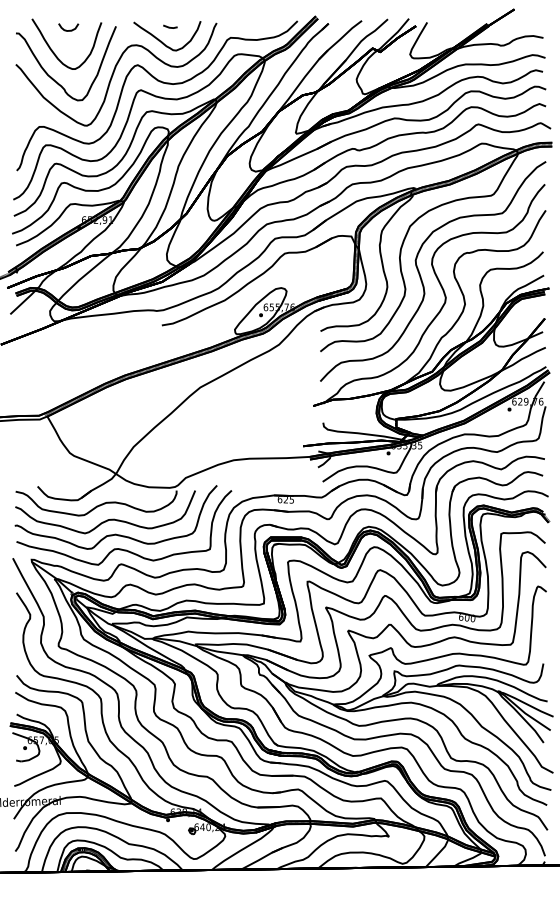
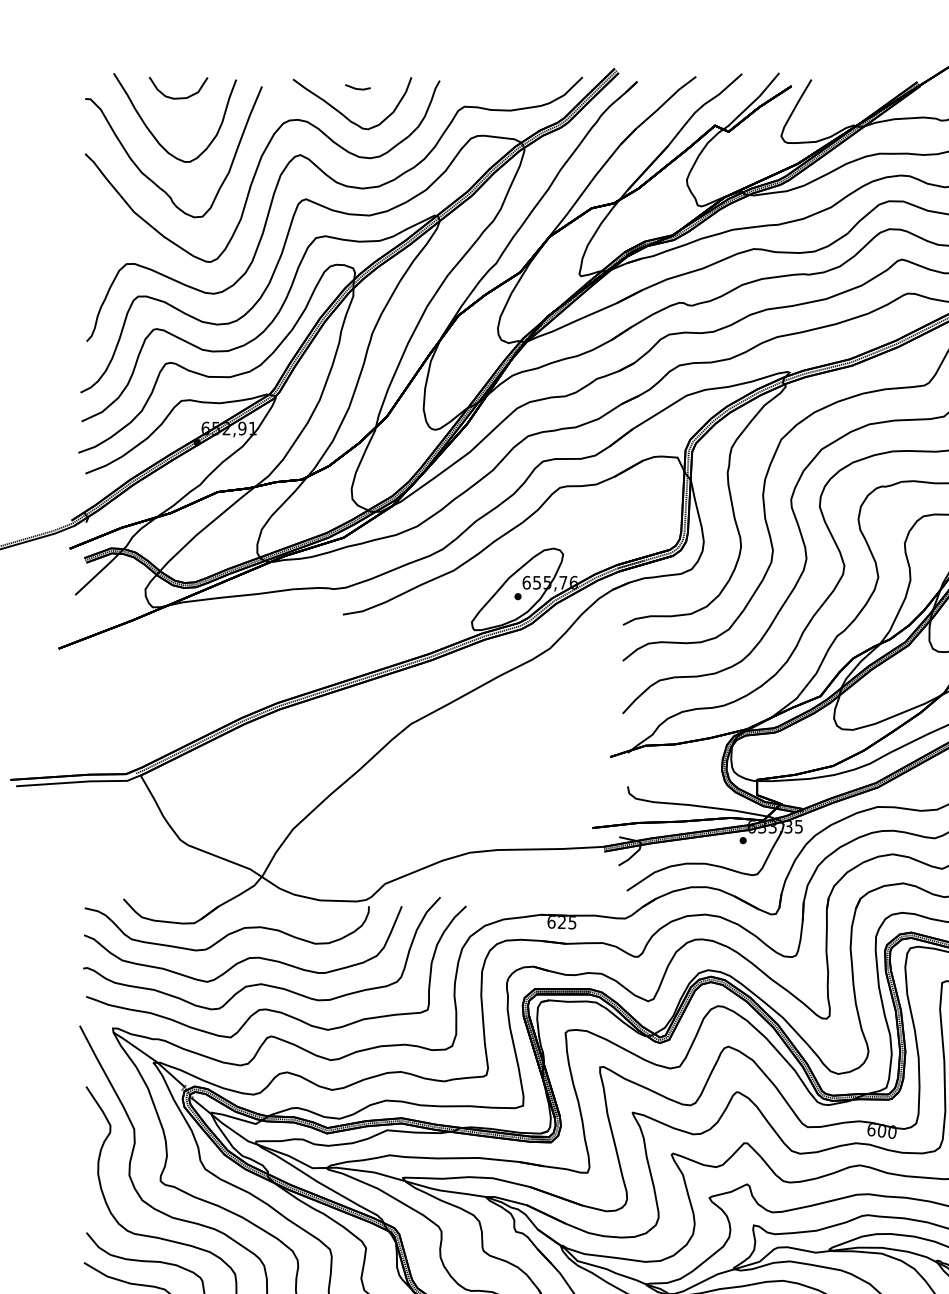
part: (68, 27) -> (177, 88), size x1.67

